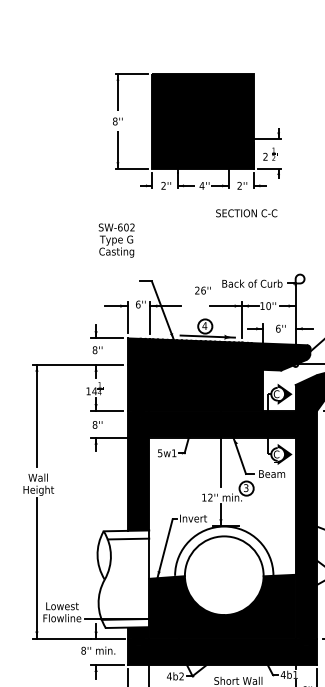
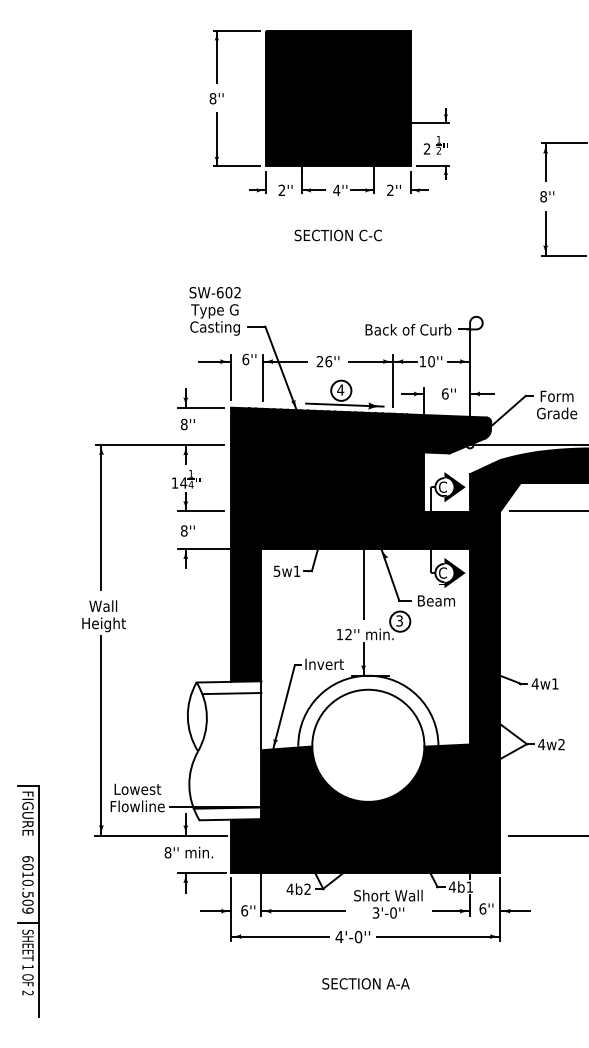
text: (246, 213) -> (337, 235), moved
text: (116, 240) -> (214, 311), moved
text: (202, 290) -> (327, 361), moved

